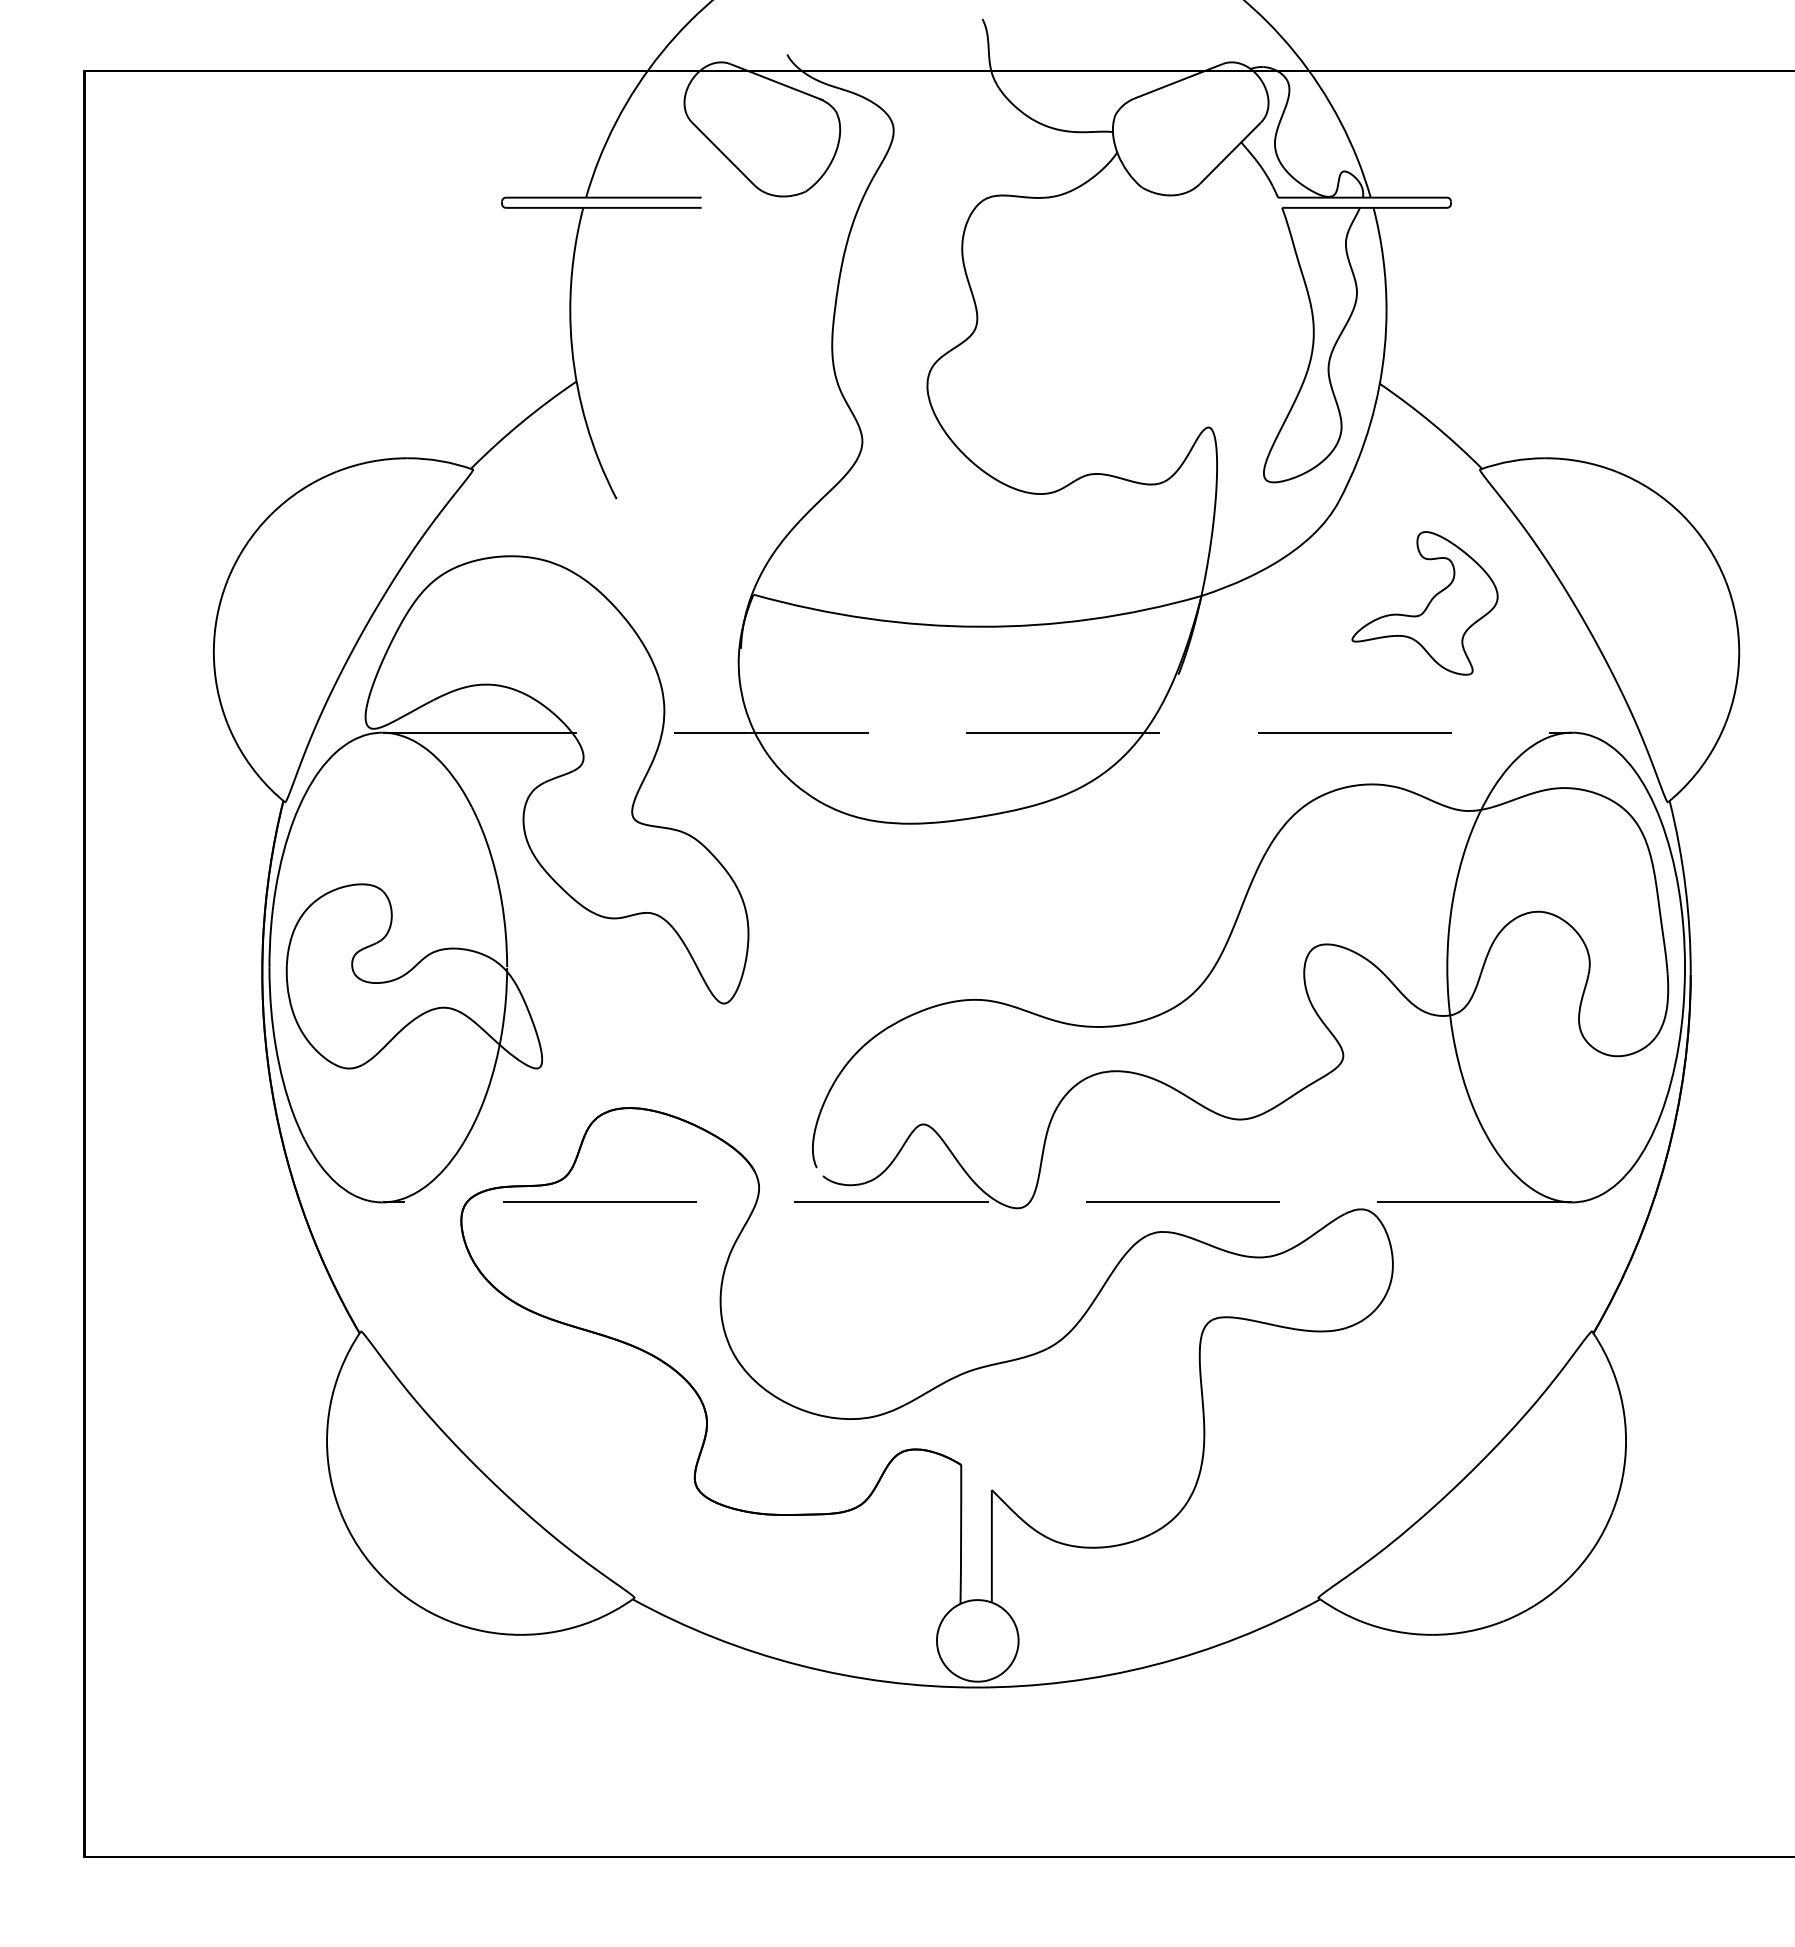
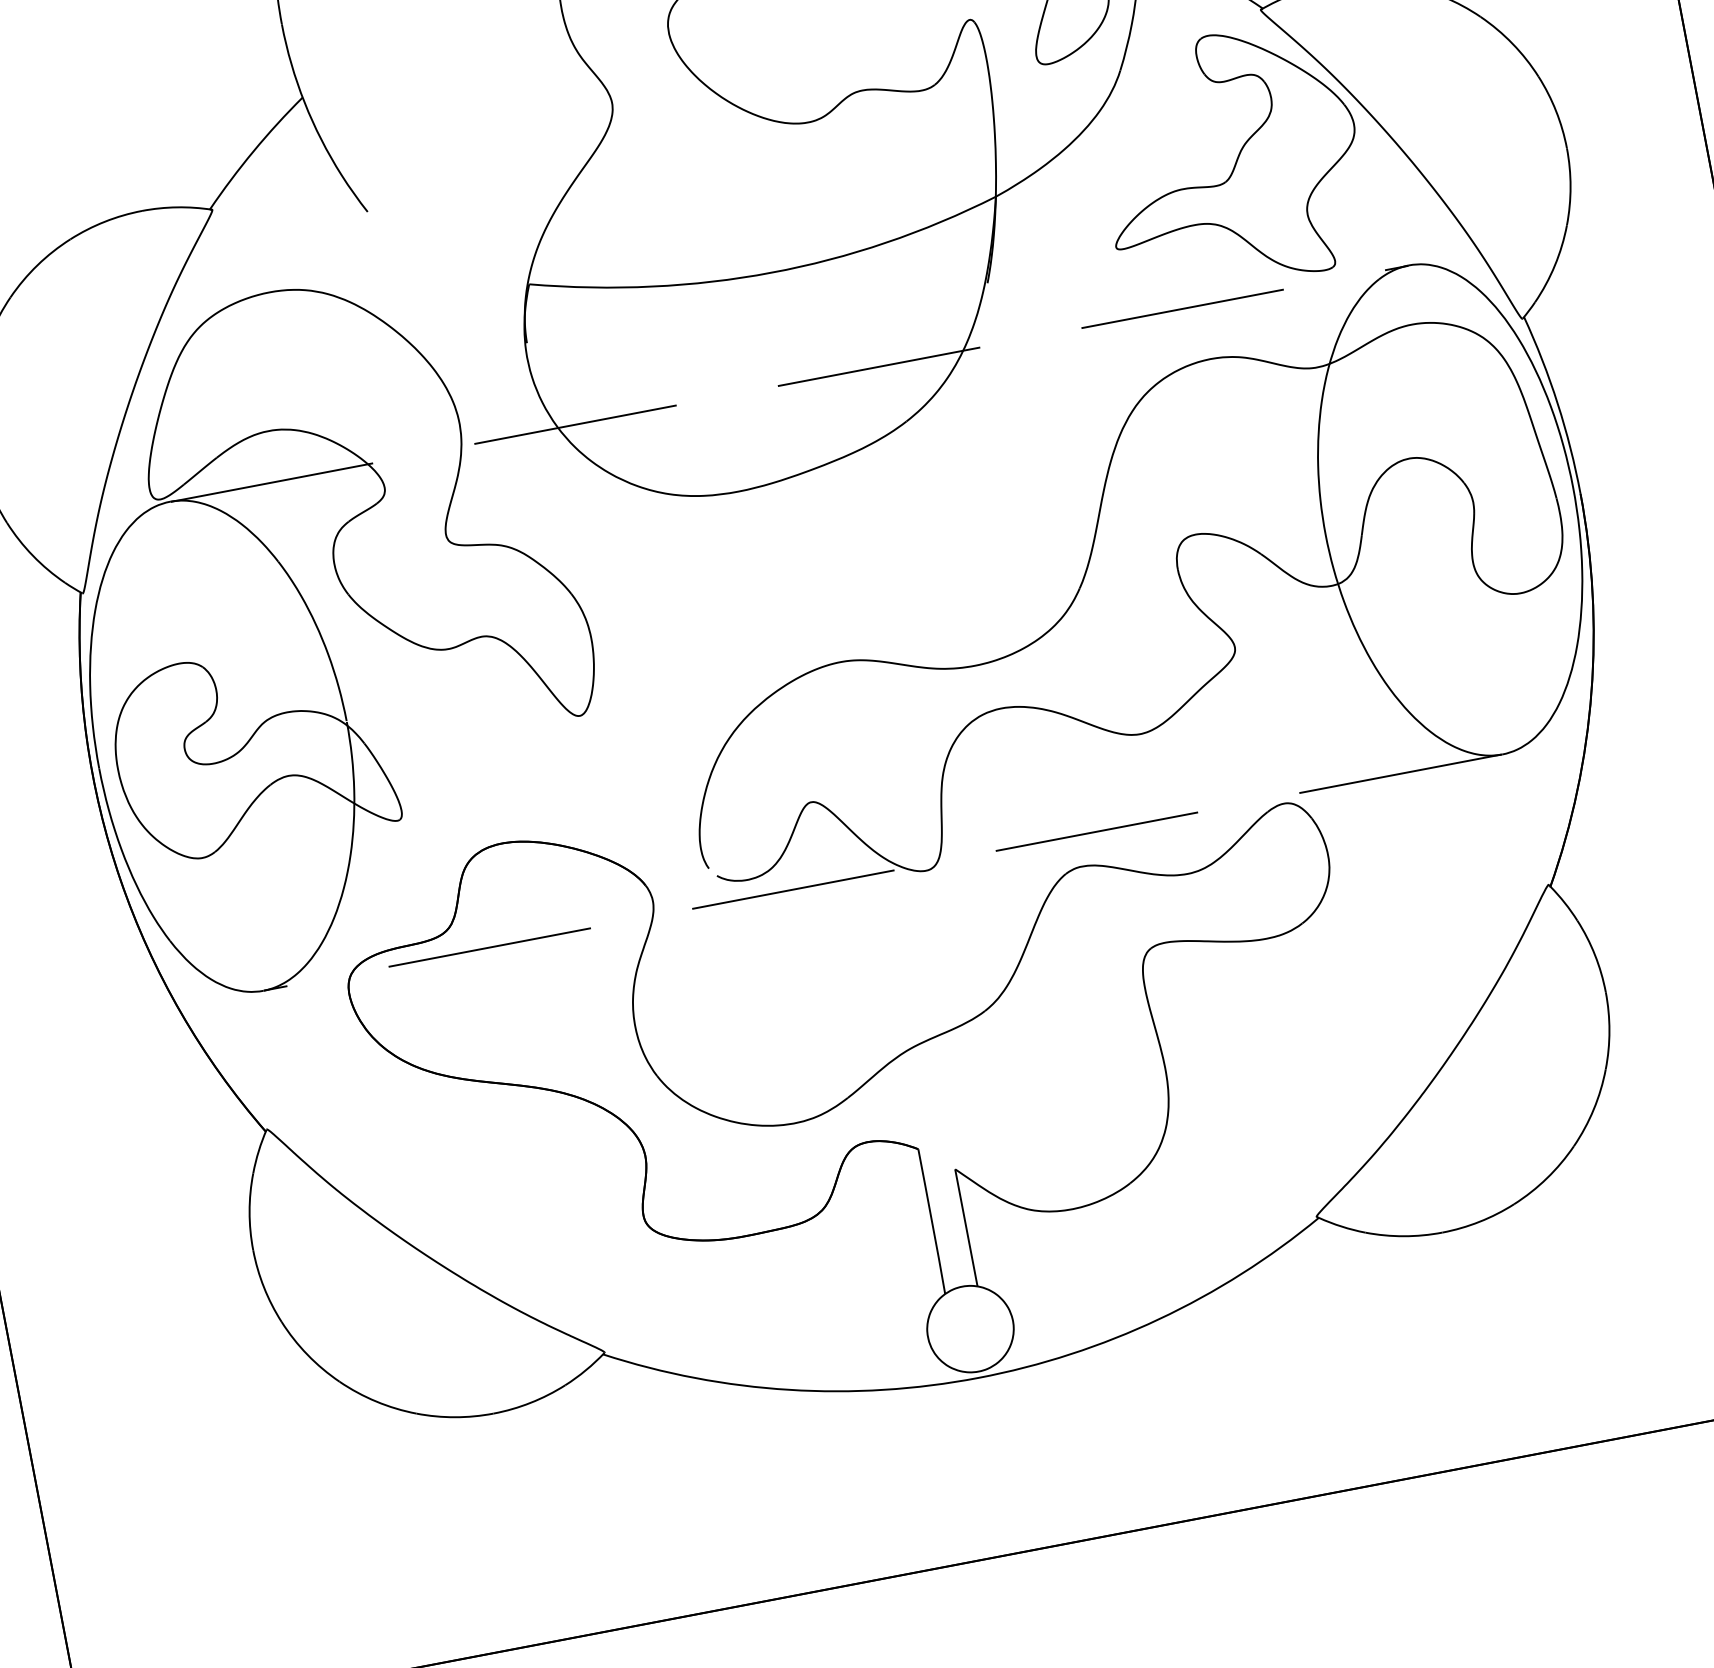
part: (1424, 603) -> (1229, 160), size x1.67

